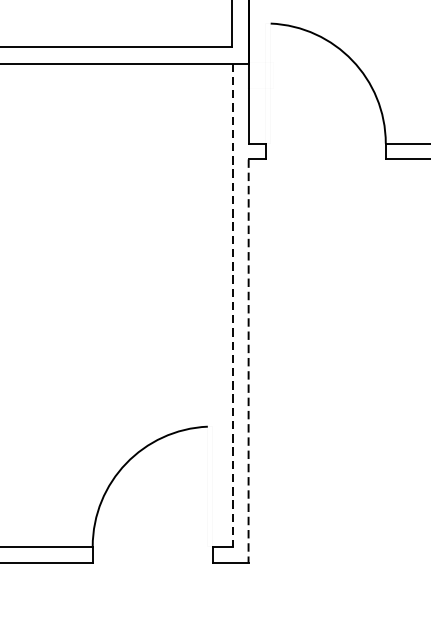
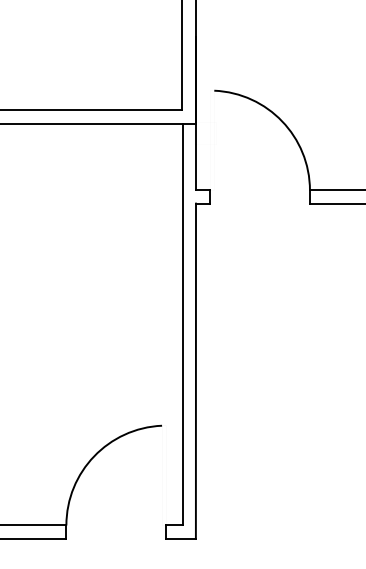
line: (232, 304) -> (182, 324), dashed -> solid
line: (248, 361) -> (195, 371), dashed -> solid

